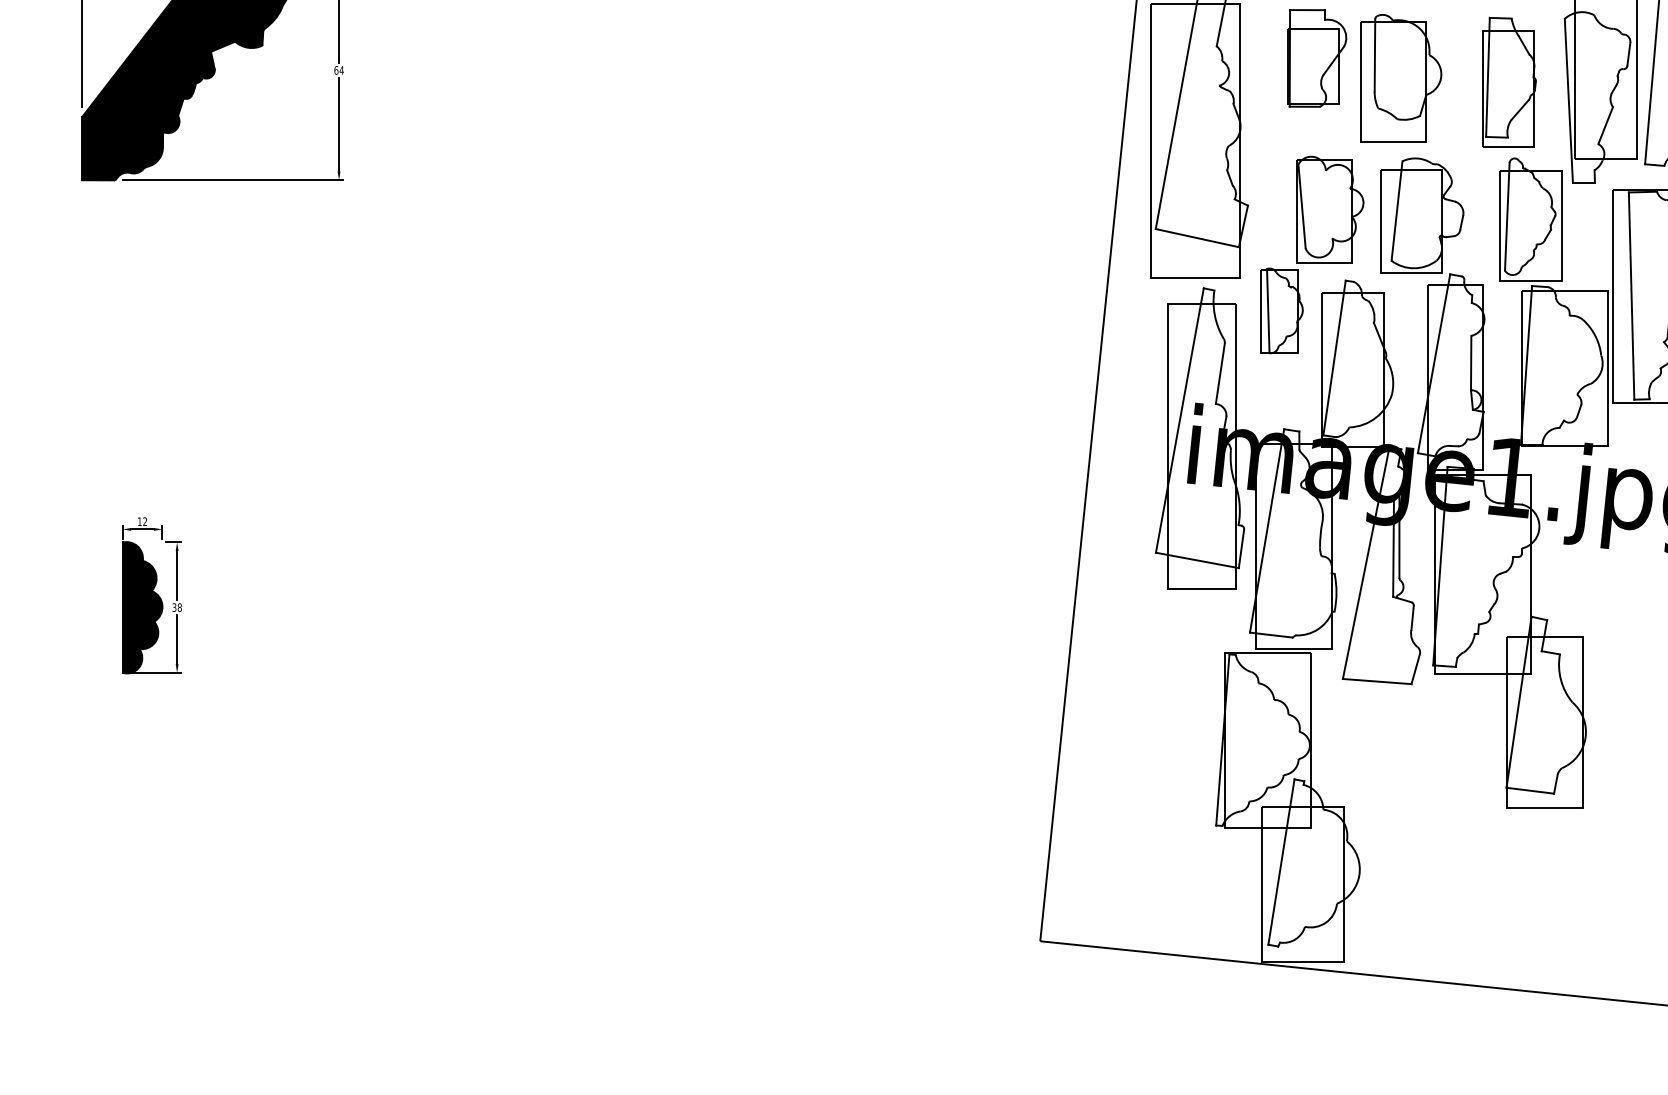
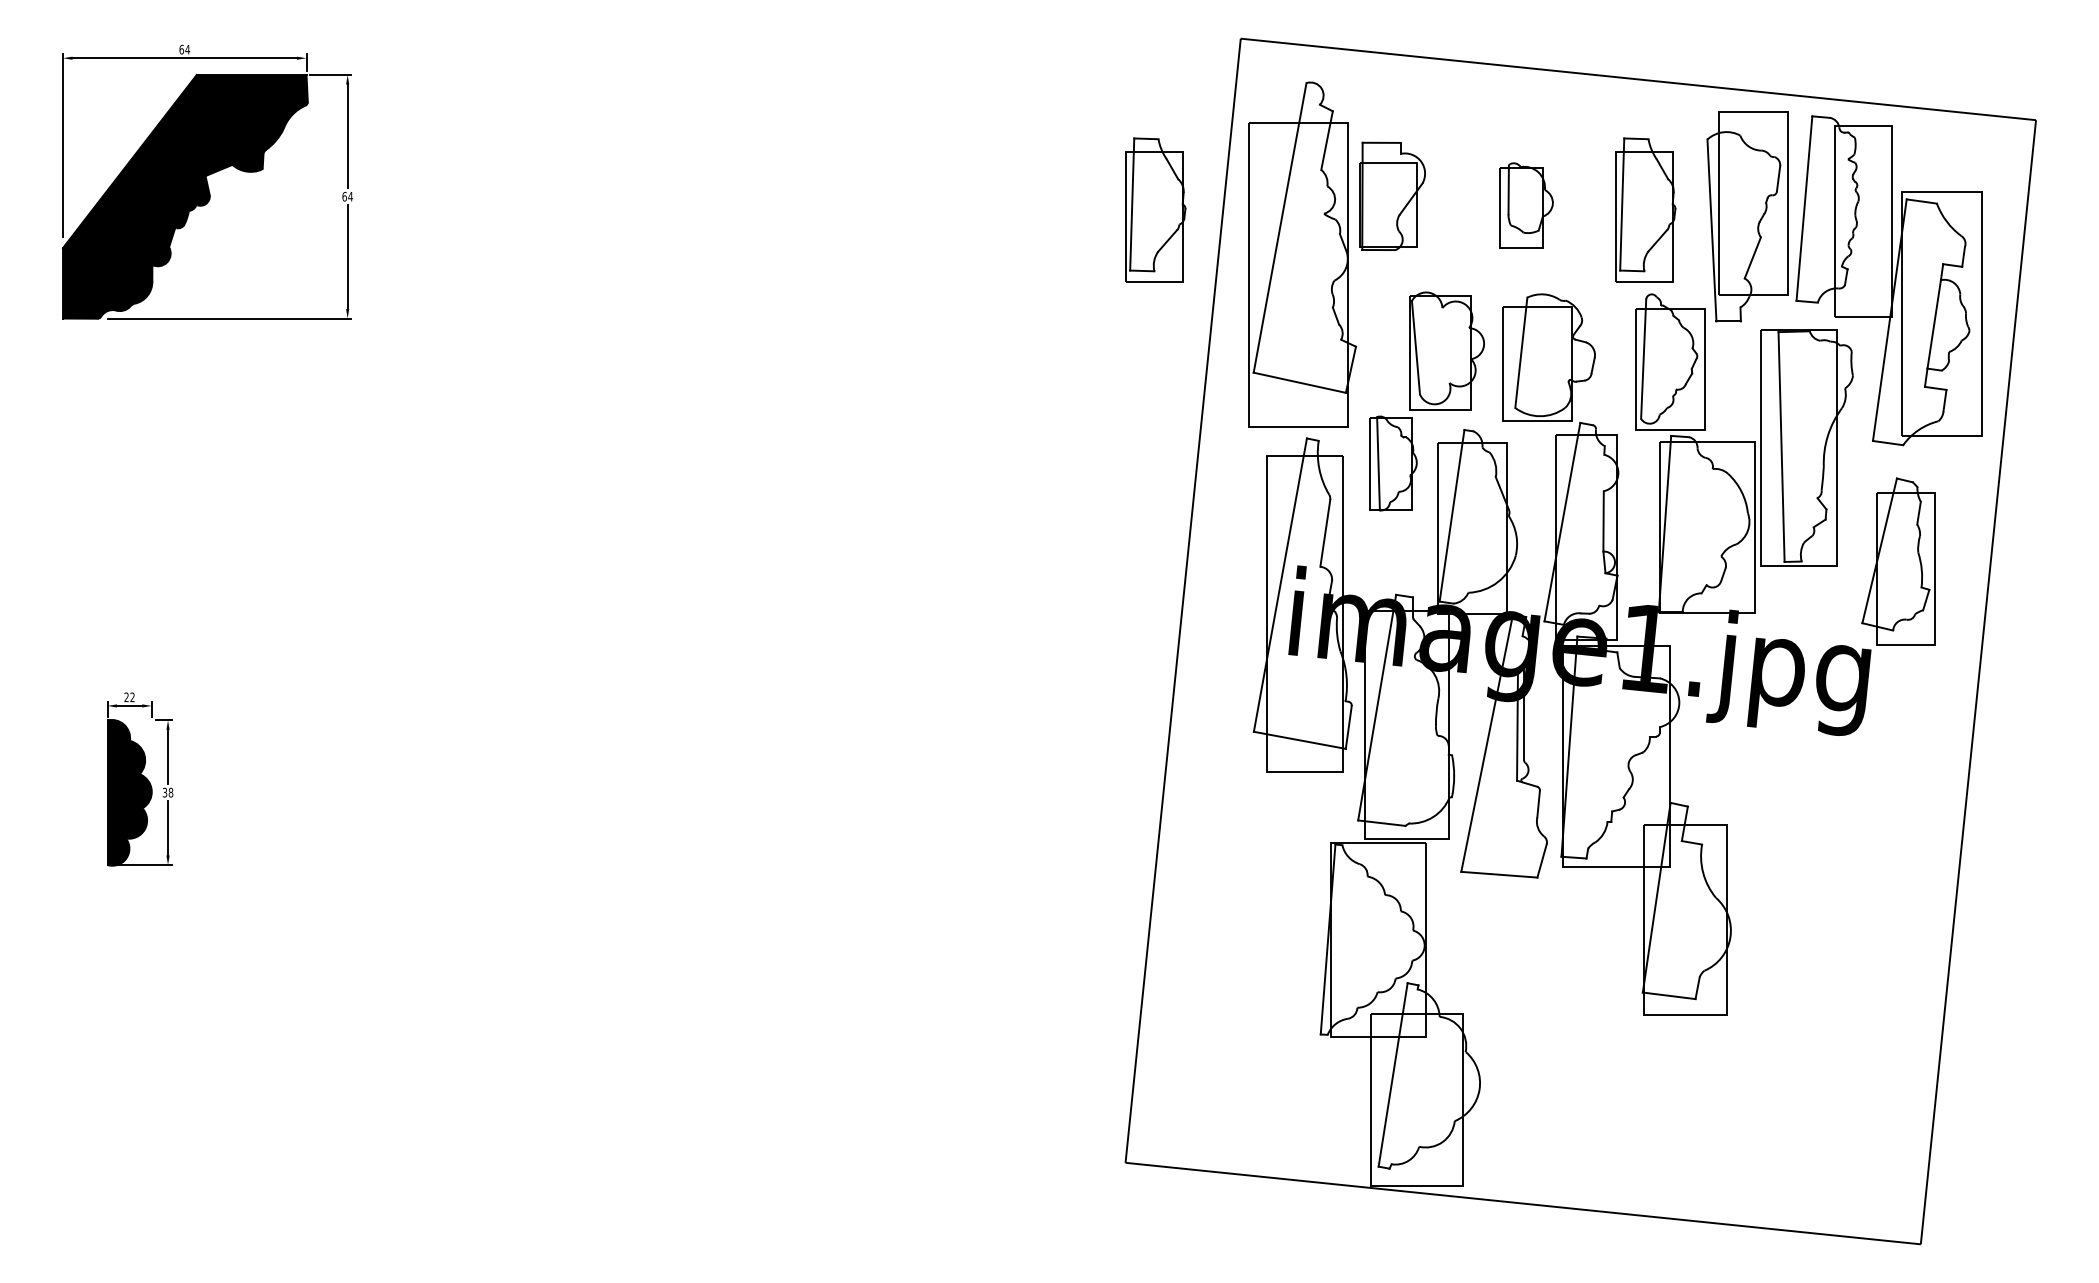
part: (1316, 57) -> (1392, 195), moved
part: (1401, 78) -> (1526, 205), size x0.6
part: (1067, 81) -> (1155, 209), added
text: (139, 520) -> (126, 696), 12 -> 22

